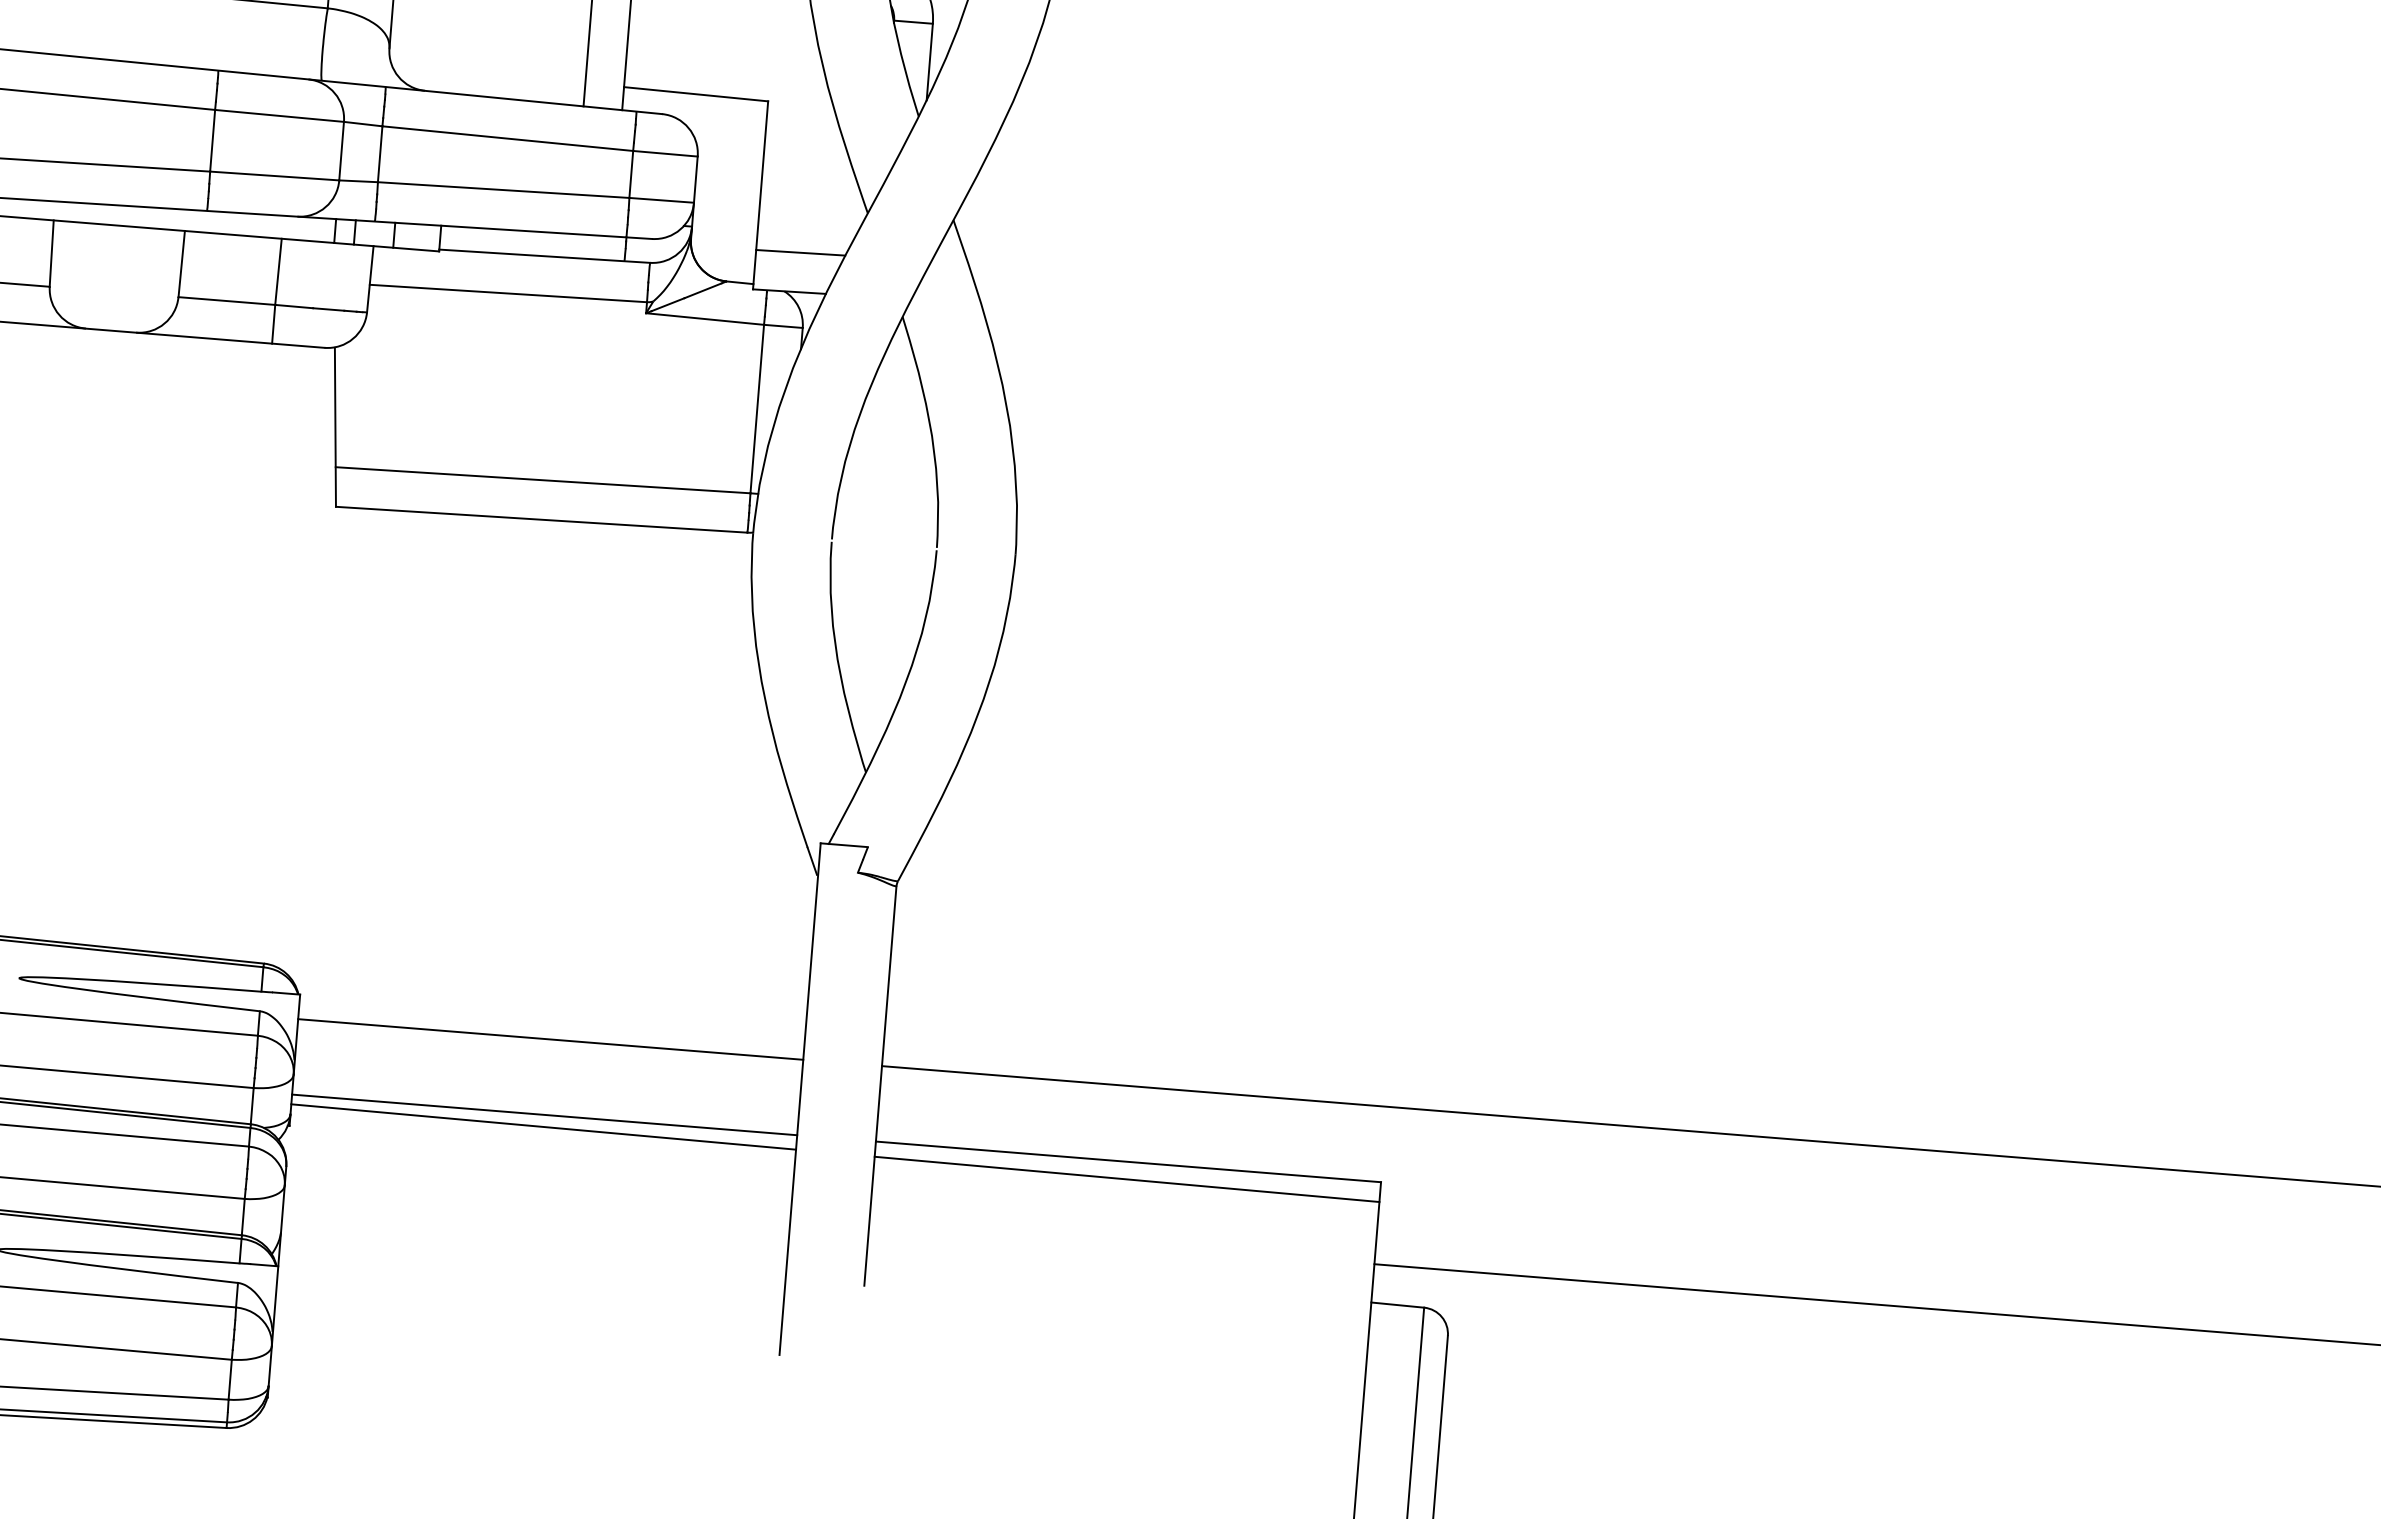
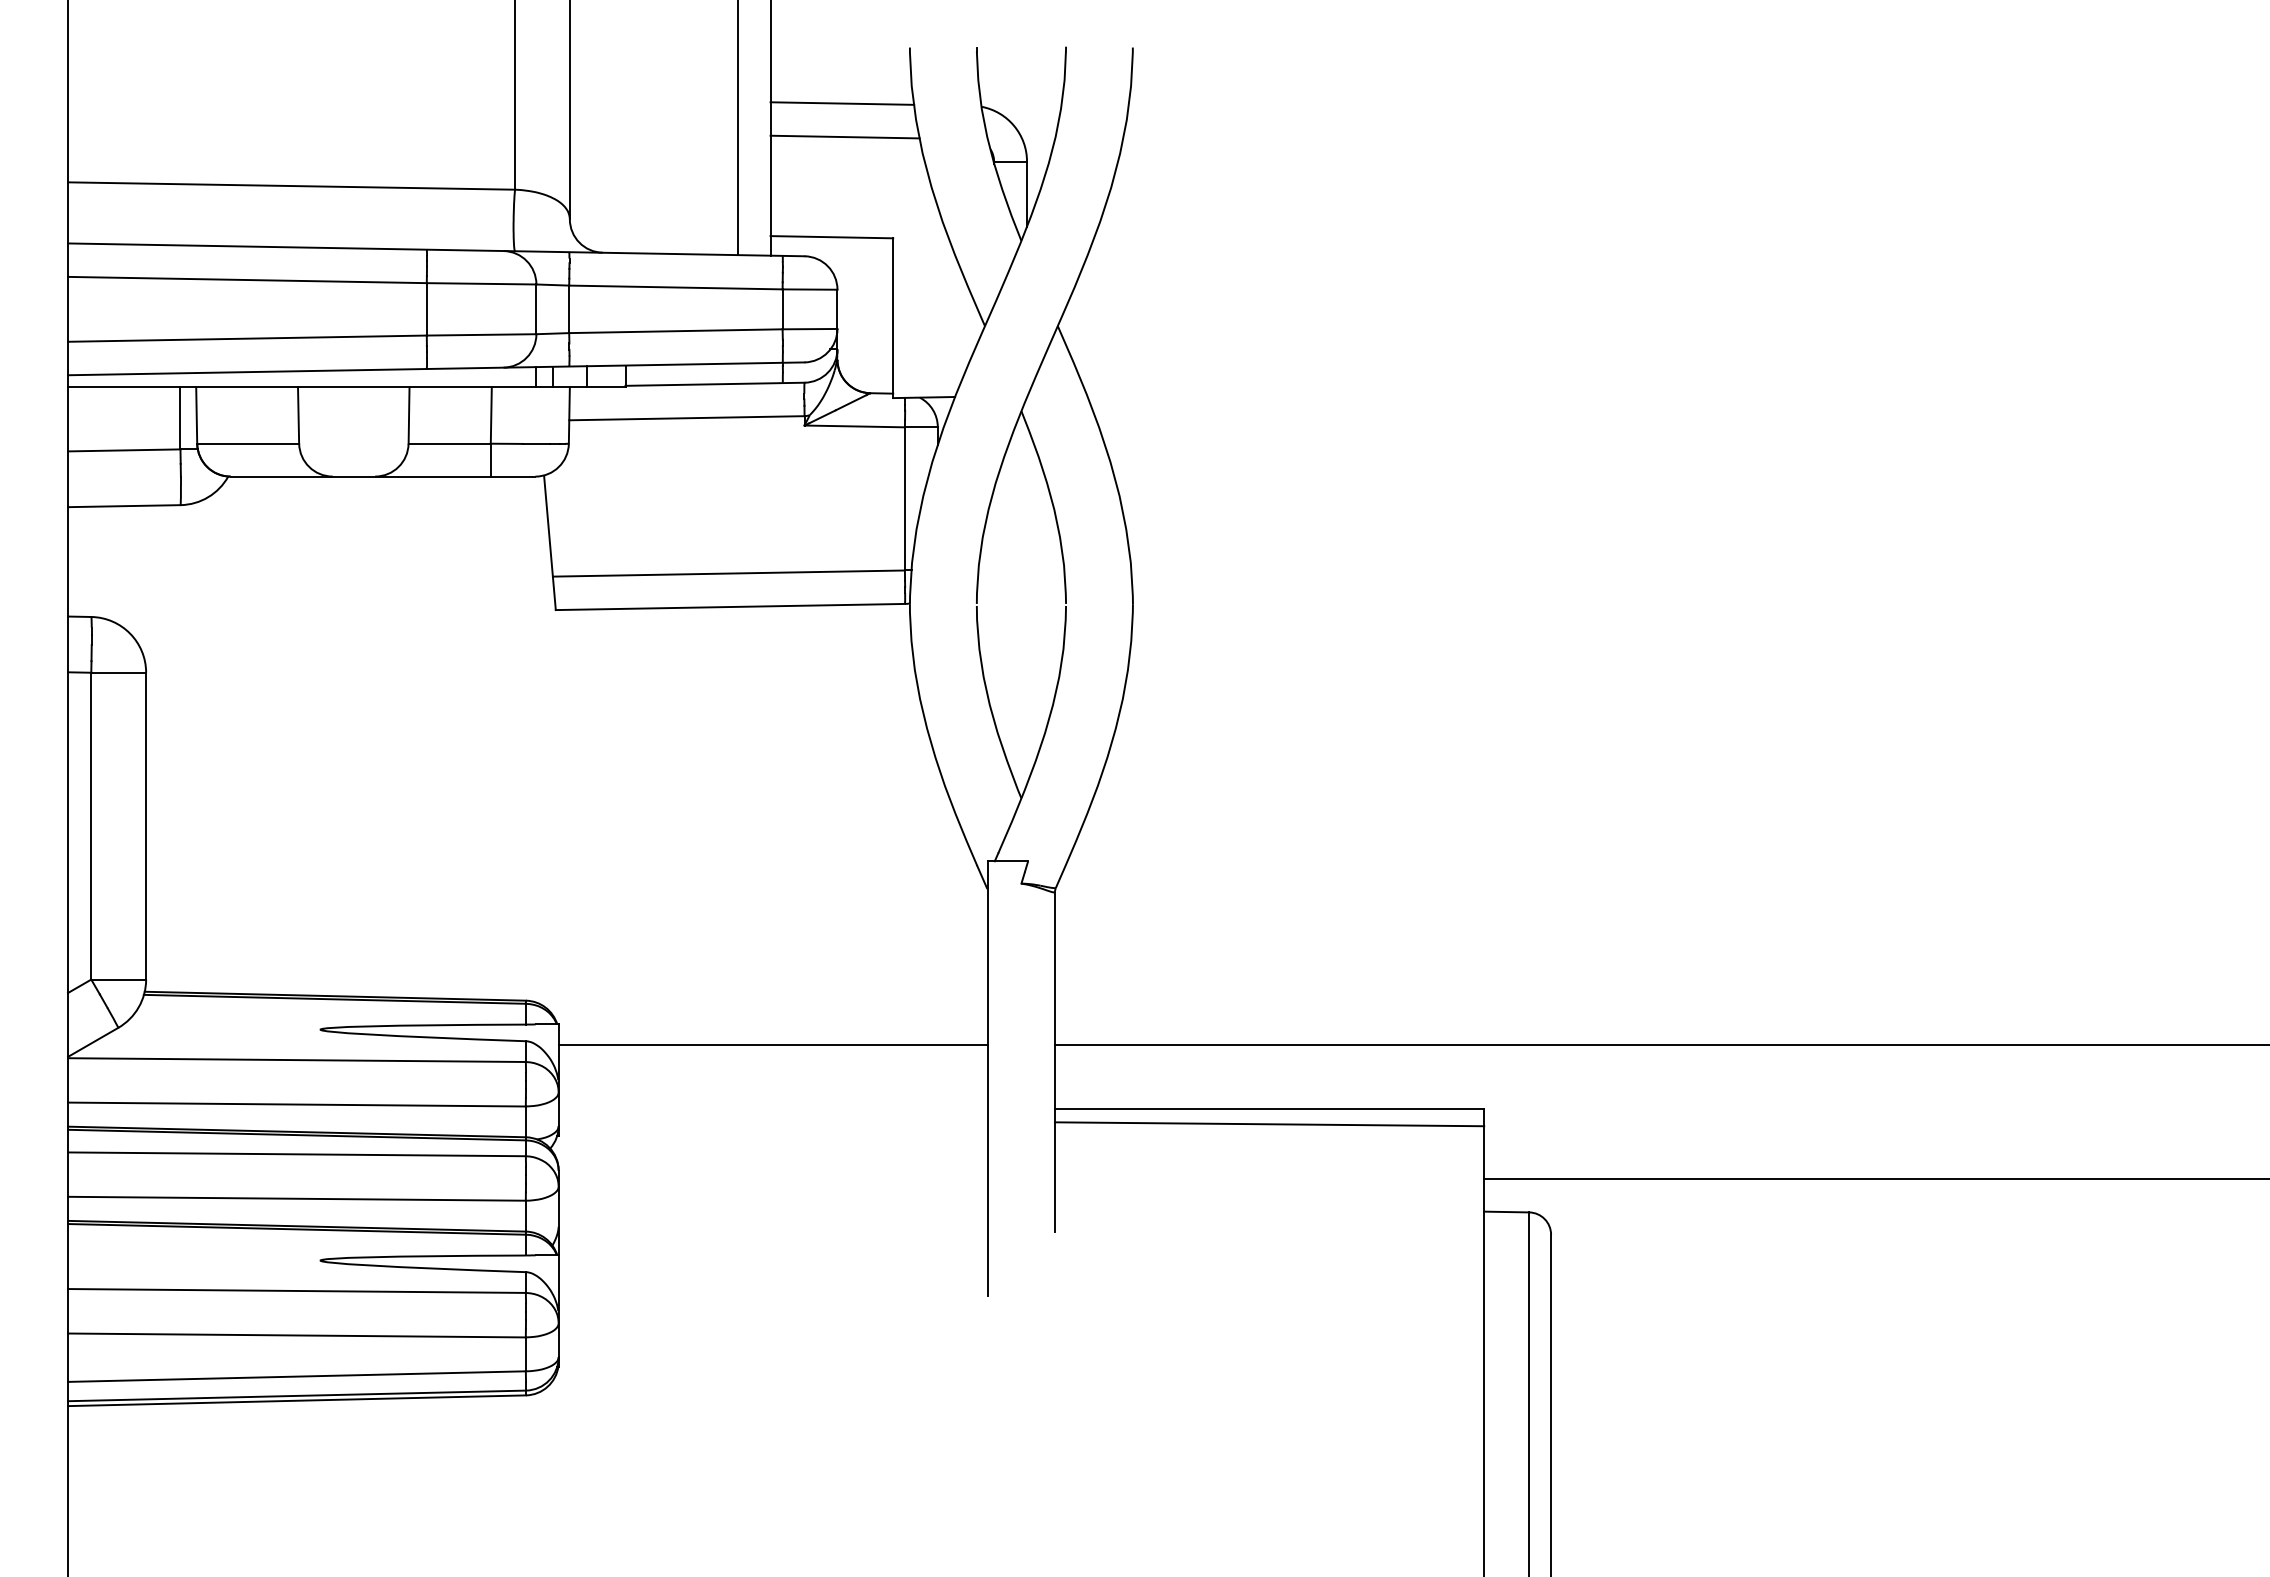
line: (800, 252) -> (930, 363), removed
line: (544, 1115) -> (773, 1109), removed
line: (543, 1126) -> (773, 1119), removed

